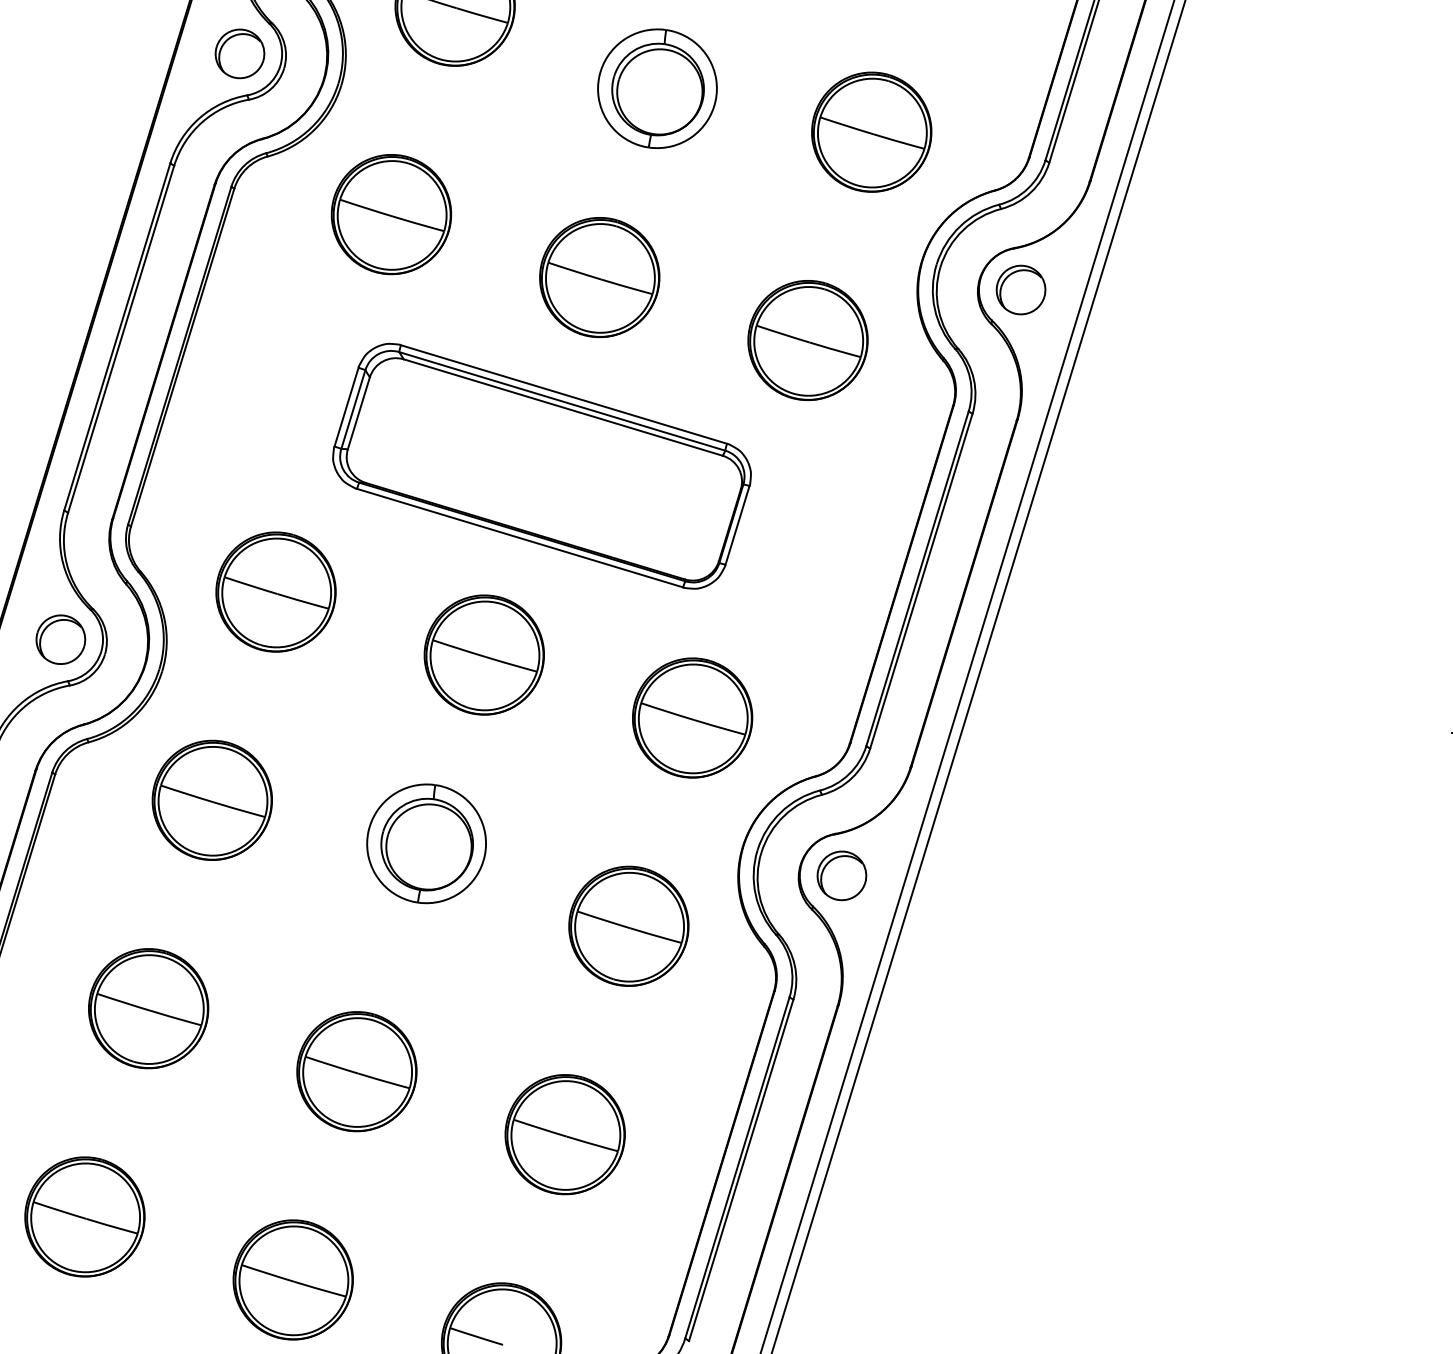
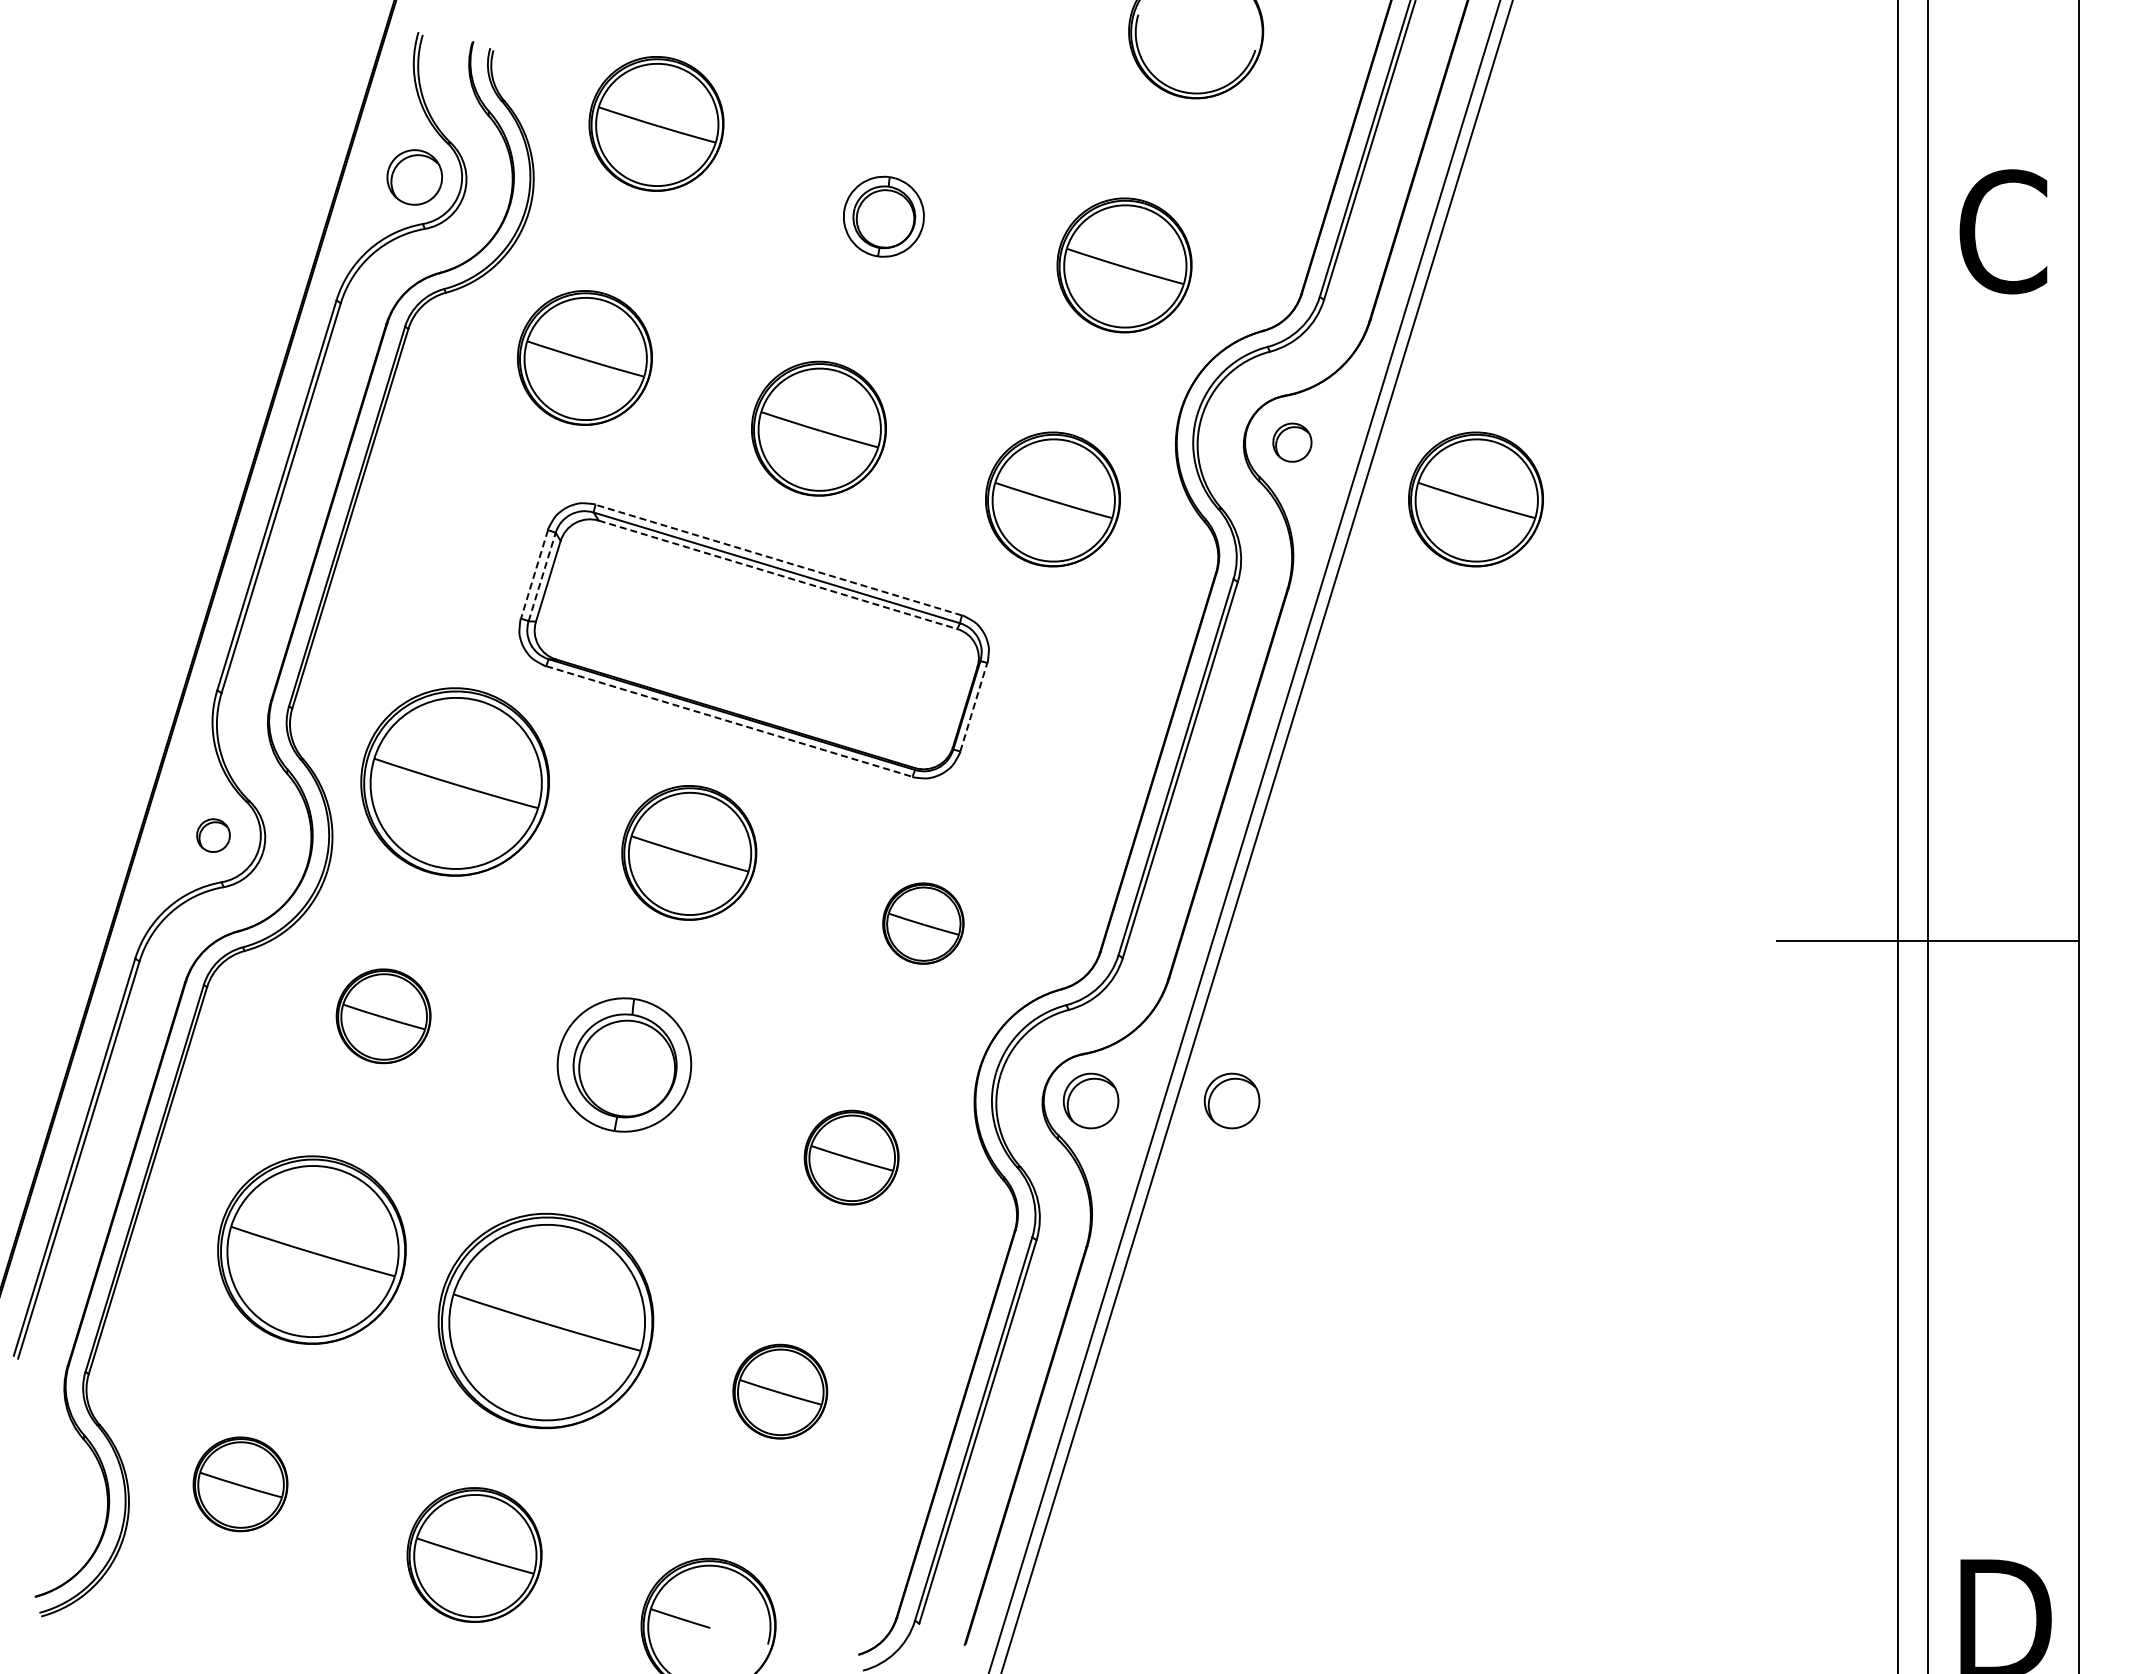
part: (657, 88) -> (883, 216), size x0.6
part: (1021, 289) -> (1292, 442), size x0.7
part: (1184, 340) -> (1475, 499), added
line: (563, 394) -> (778, 560), solid -> dashed
line: (346, 407) -> (534, 574), solid -> dashed
line: (563, 407) -> (778, 574), solid -> dashed
line: (353, 409) -> (542, 576), solid -> dashed
line: (737, 524) -> (973, 706), solid -> dashed
line: (520, 538) -> (729, 721), solid -> dashed
part: (276, 592) -> (455, 782), size x1.4
part: (60, 639) -> (213, 835), size x0.6
part: (692, 717) -> (923, 923), size x0.6
part: (212, 800) -> (383, 1016), size x0.7
part: (966, 875) -> (1231, 1100), added
part: (628, 926) -> (851, 1157), size x0.7
part: (148, 1008) -> (312, 1250), size x1.4
part: (357, 1071) -> (546, 1320), size x1.6
part: (565, 1134) -> (780, 1391), size x0.7
part: (84, 1217) -> (240, 1484), size x0.7

